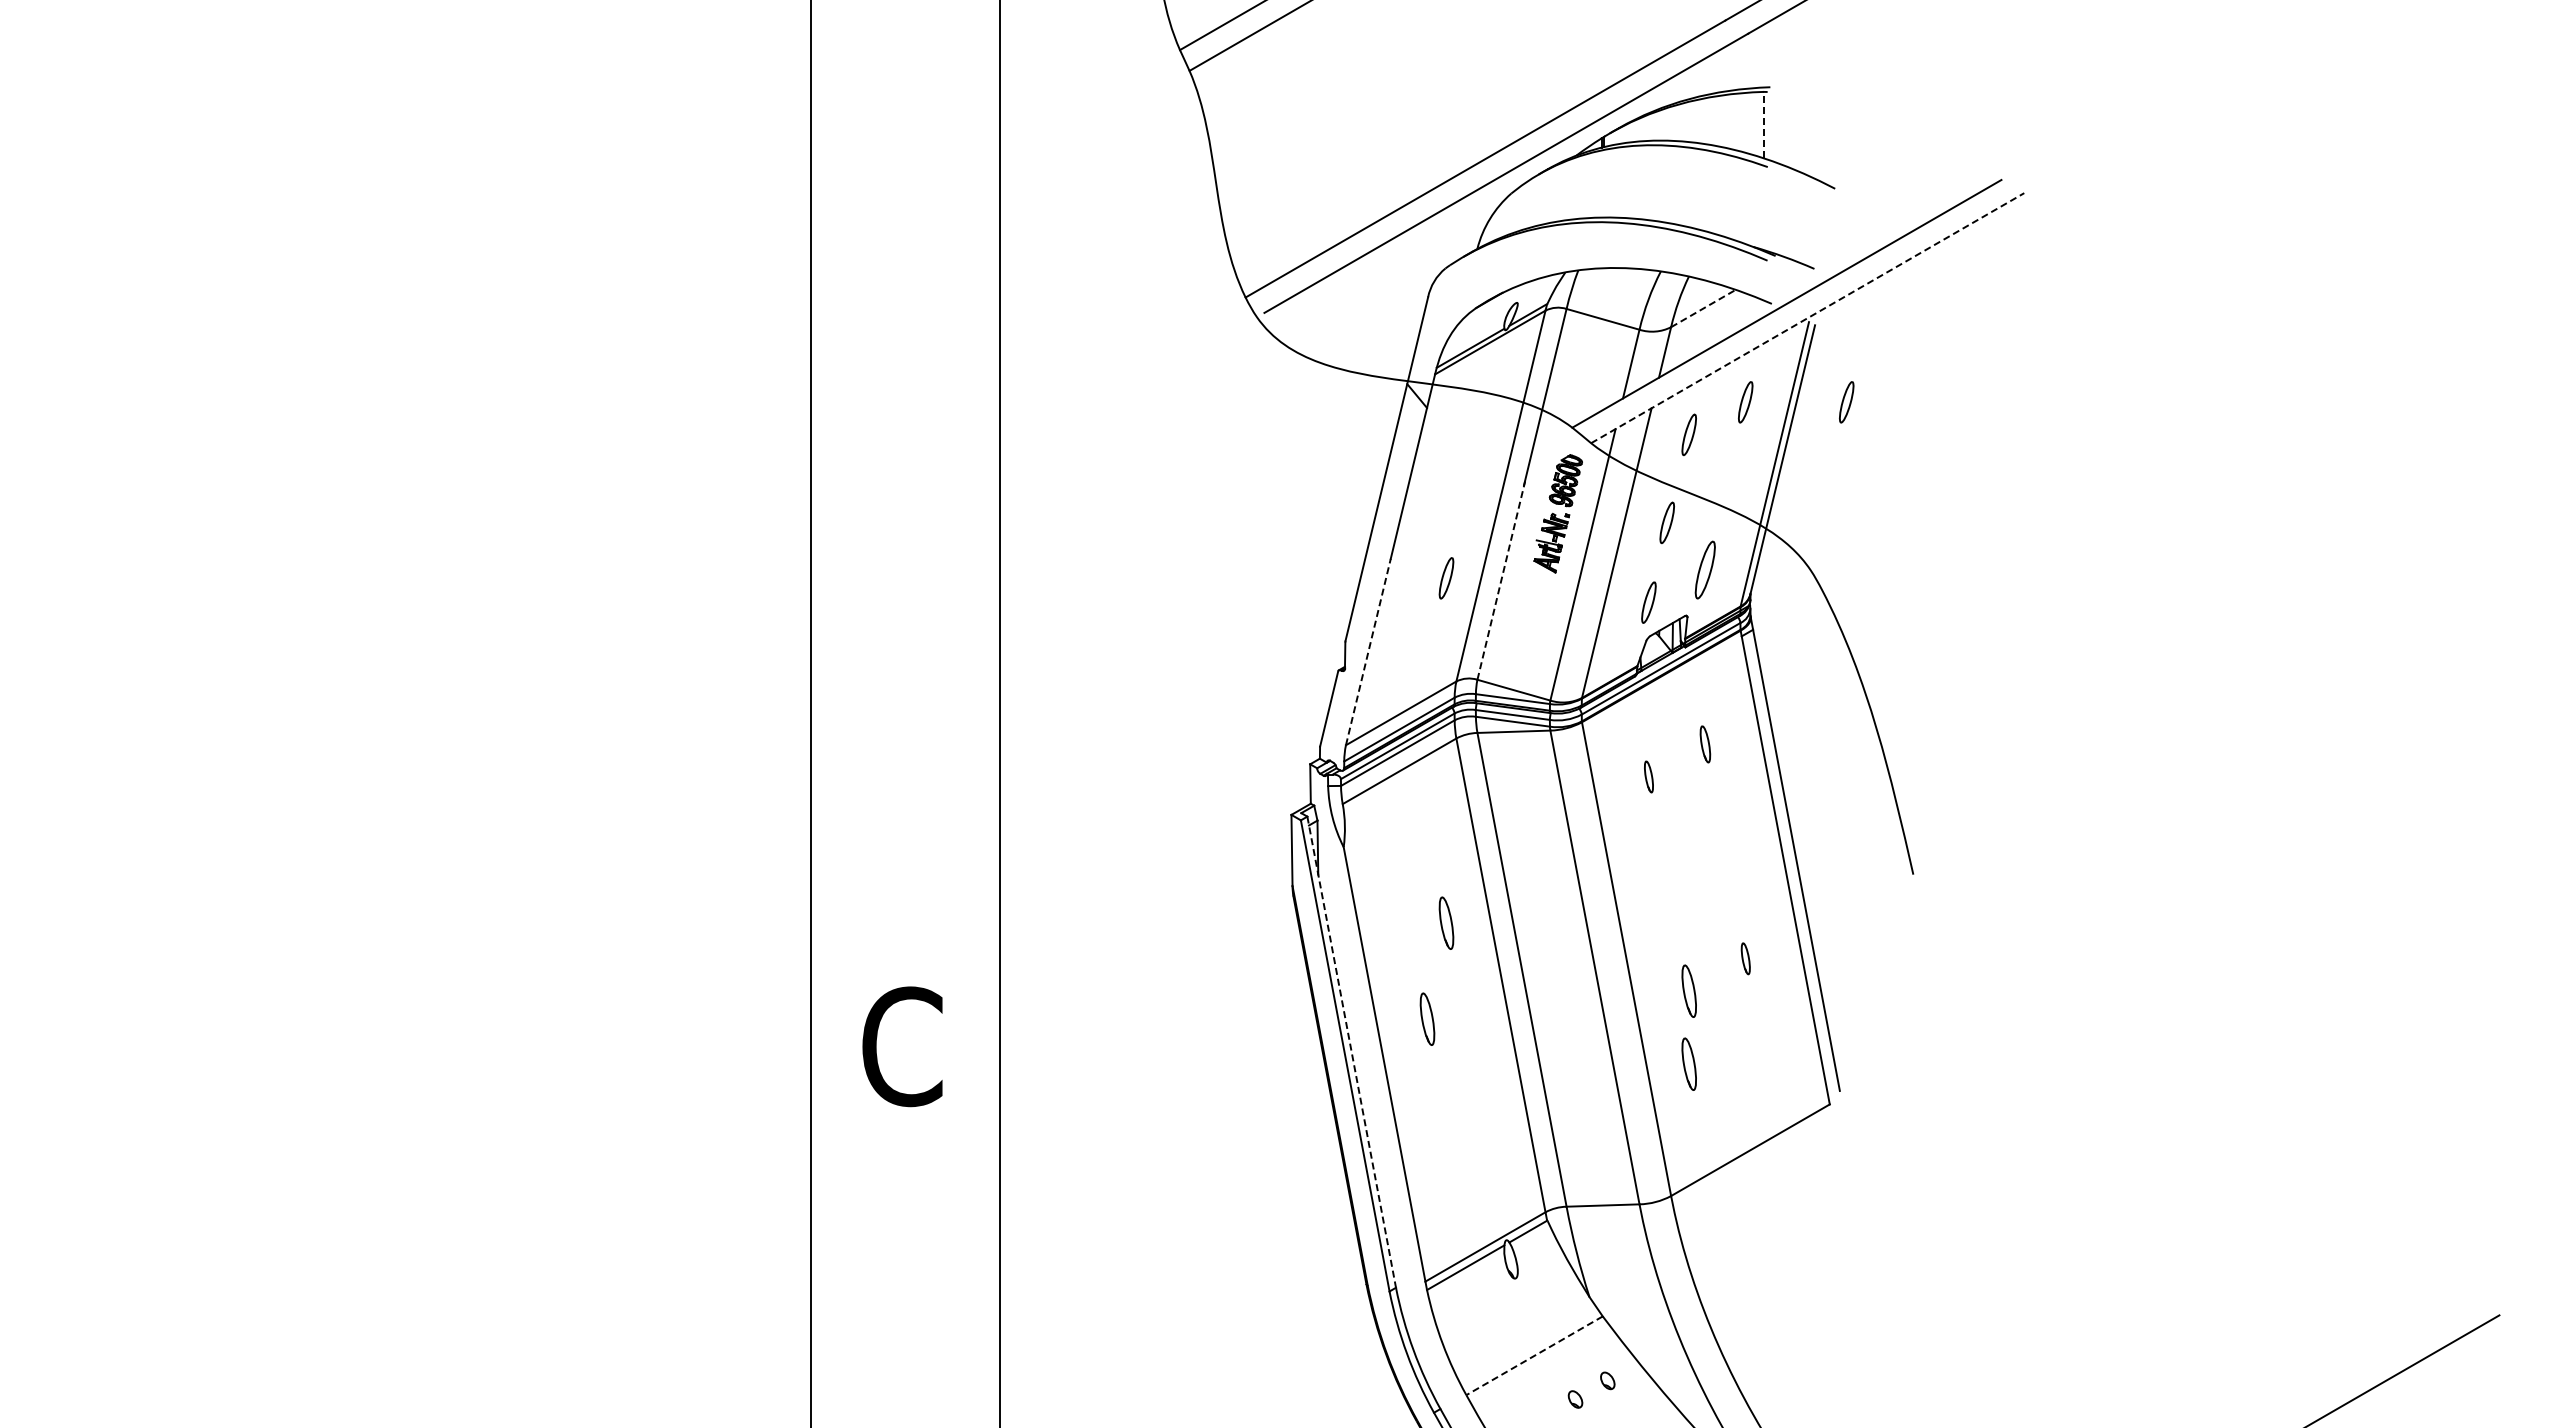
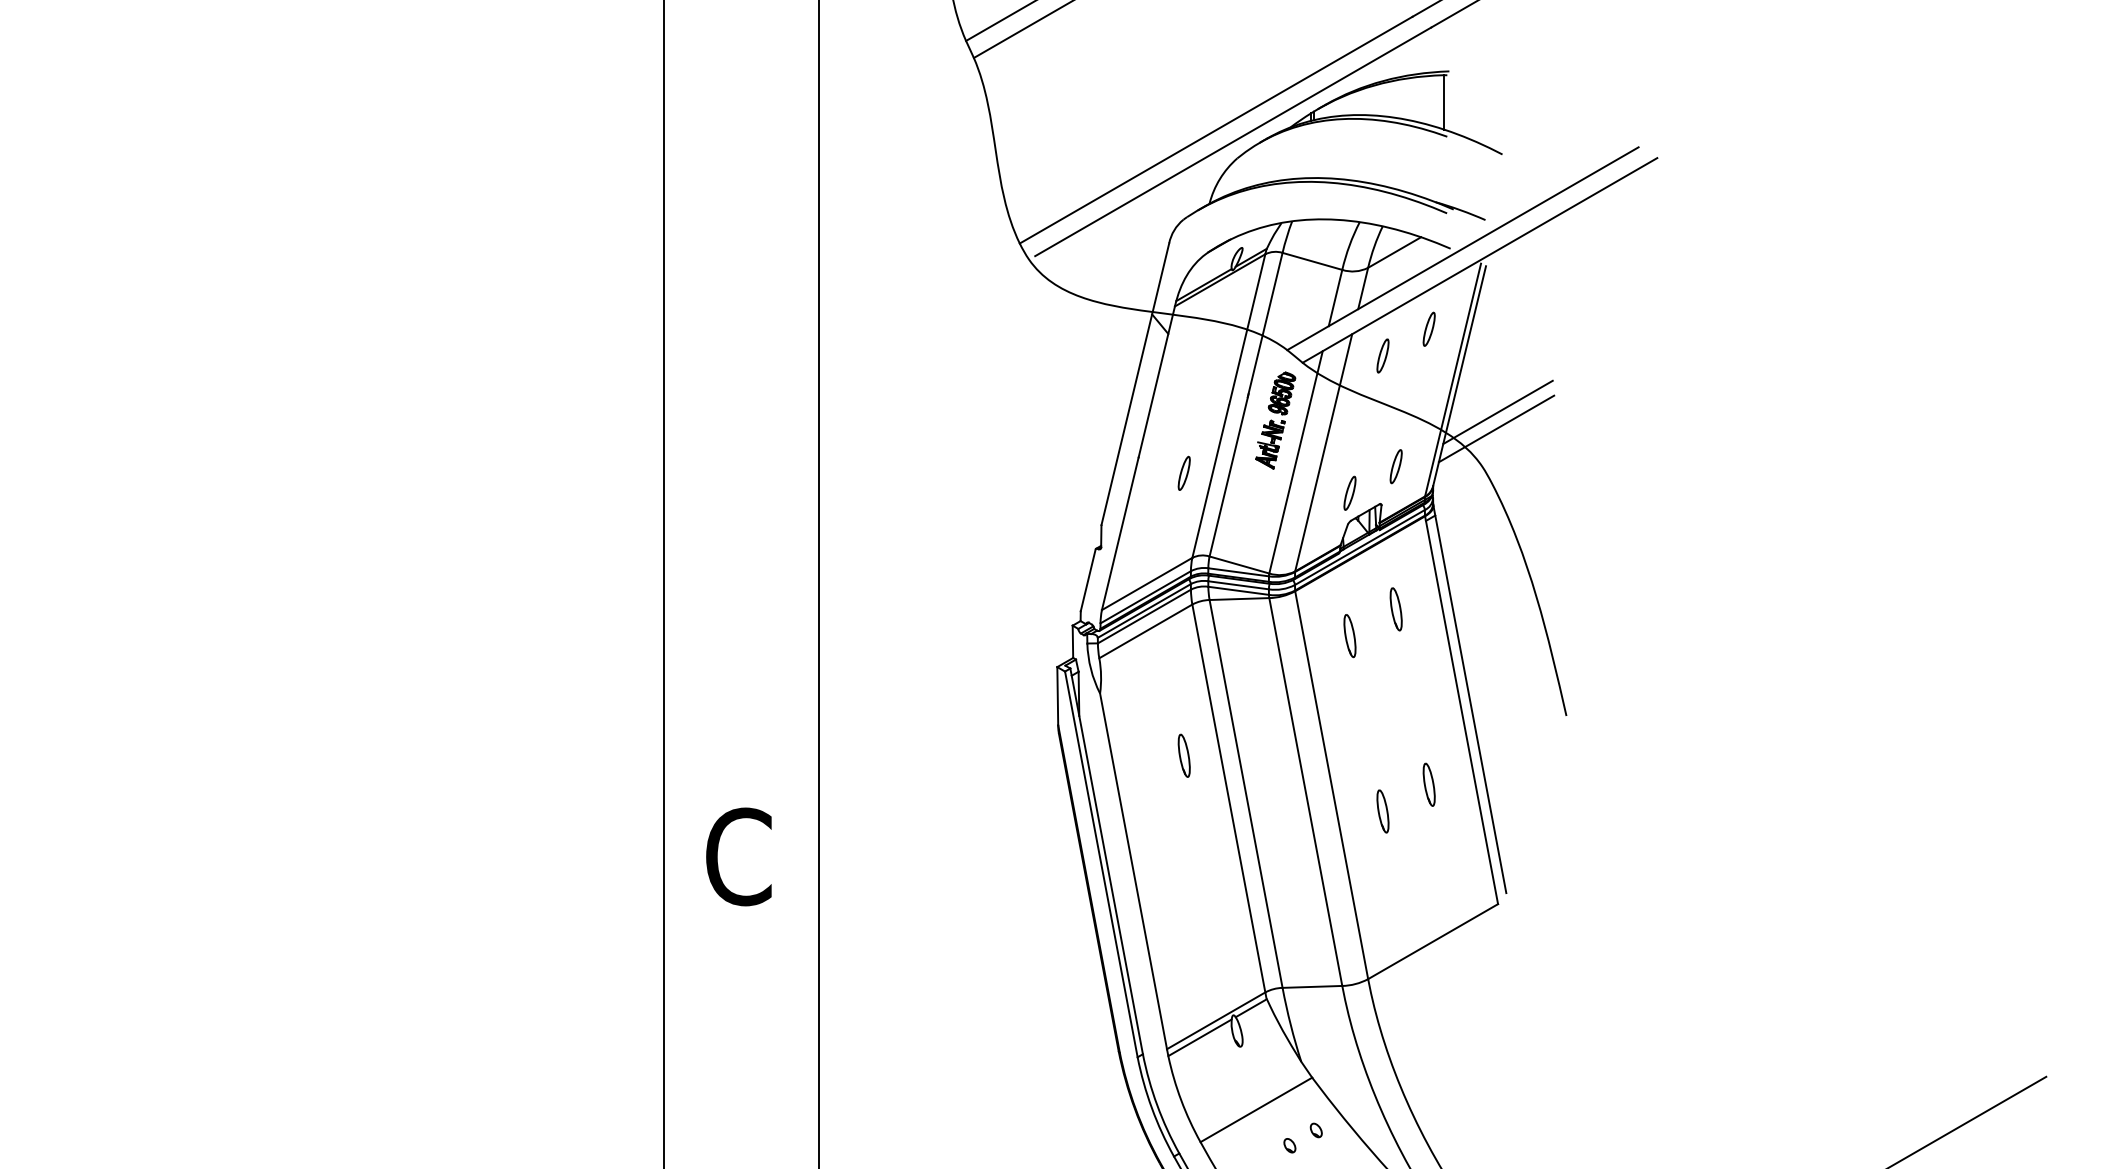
line: (1763, 124) -> (1443, 101), dashed -> solid
line: (1703, 308) -> (1394, 252), dashed -> solid
line: (1808, 317) -> (1480, 259), dashed -> solid
part: (1846, 402) -> (1511, 329), removed
line: (1829, 503) -> (1497, 412), added
part: (1666, 522) -> (1364, 427), removed
line: (1827, 523) -> (1496, 428), added
part: (1705, 569) -> (1396, 466), size x0.71
line: (1501, 580) -> (1229, 475), dashed -> solid
line: (1368, 652) -> (1120, 534), dashed -> solid
part: (1705, 744) -> (1396, 609), size x1.43
part: (1648, 776) -> (1349, 635), size x1.67
part: (1745, 958) -> (1429, 784), size x1.67
part: (1427, 1018) -> (1168, 833), removed
line: (1351, 1052) -> (1106, 861), dashed -> solid
part: (1688, 1063) -> (1382, 870), removed
line: (1534, 1355) -> (1256, 1109), dashed -> solid

